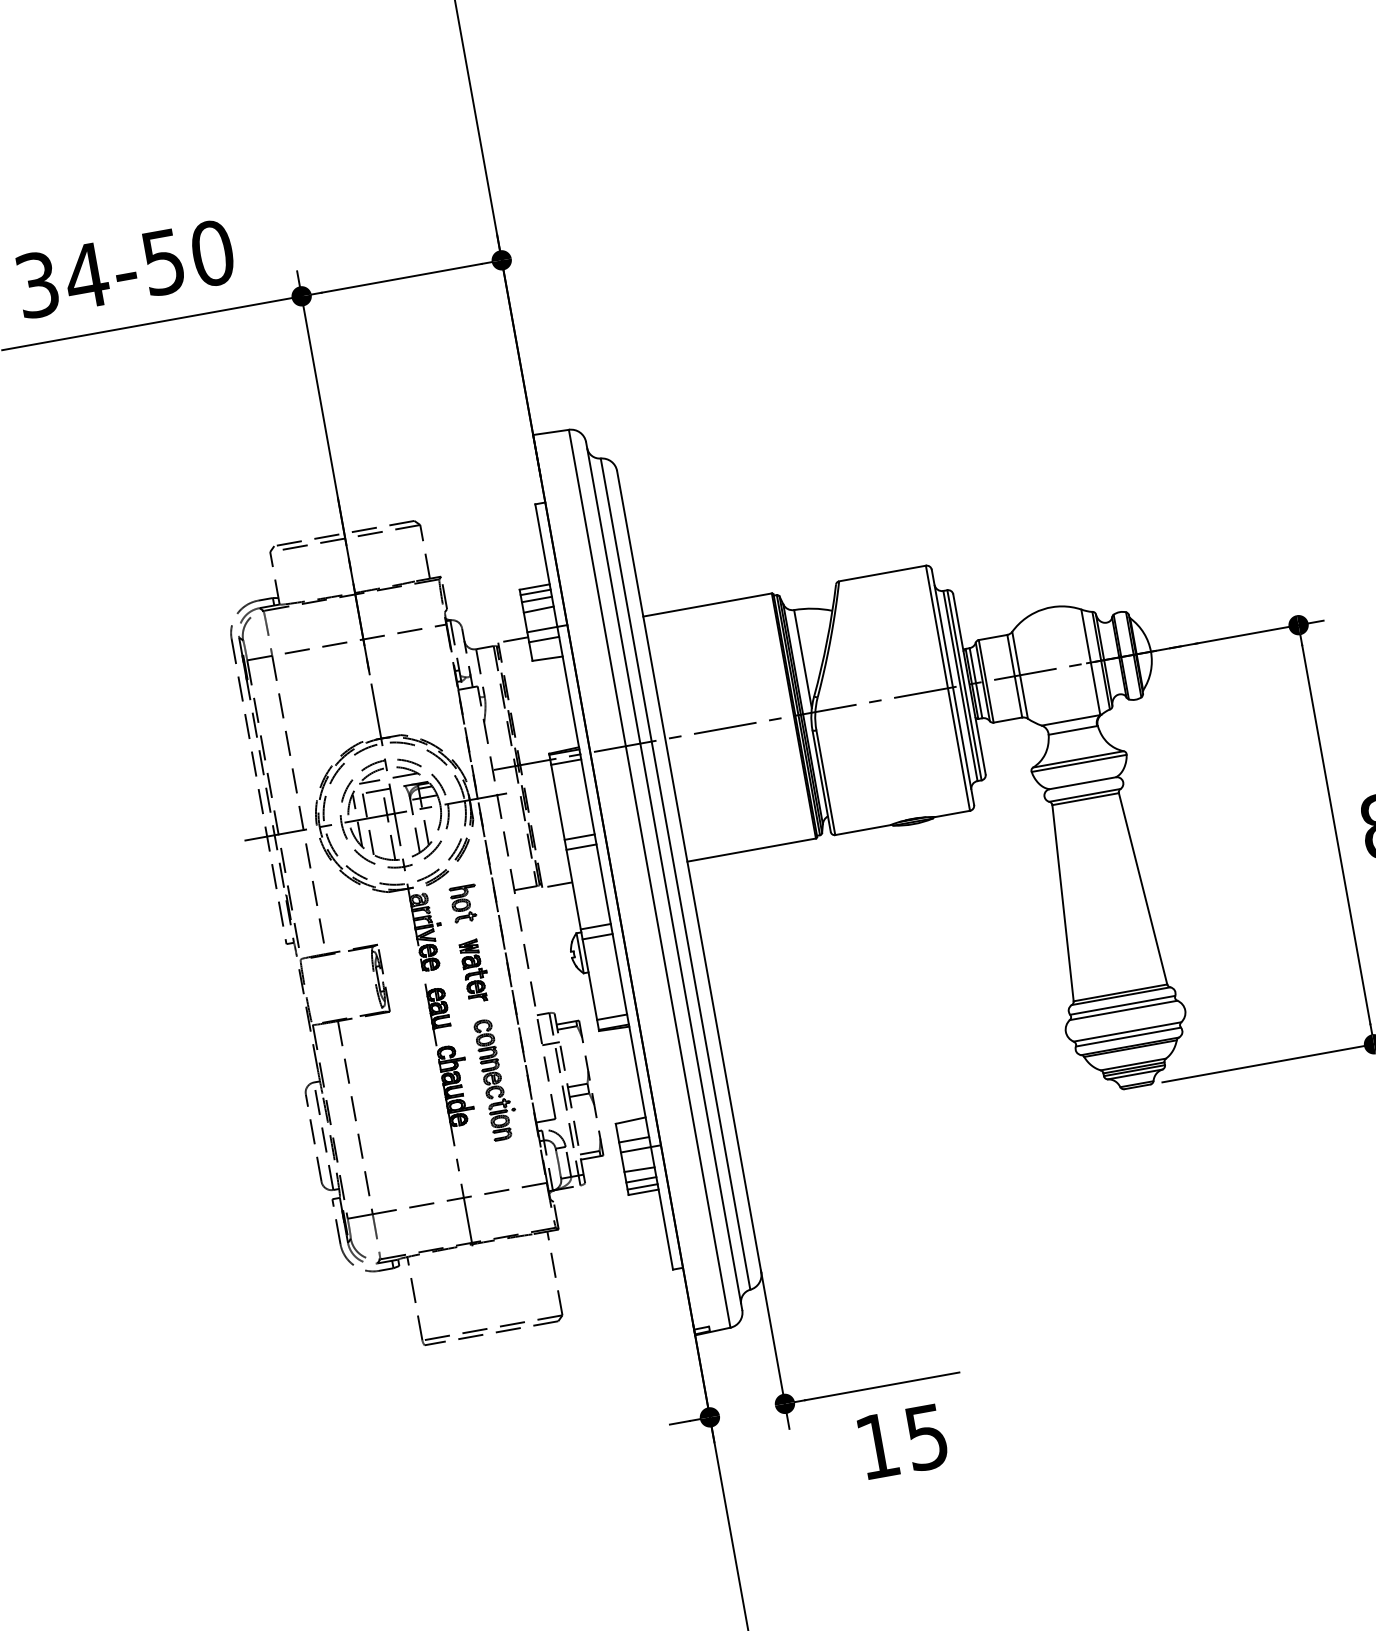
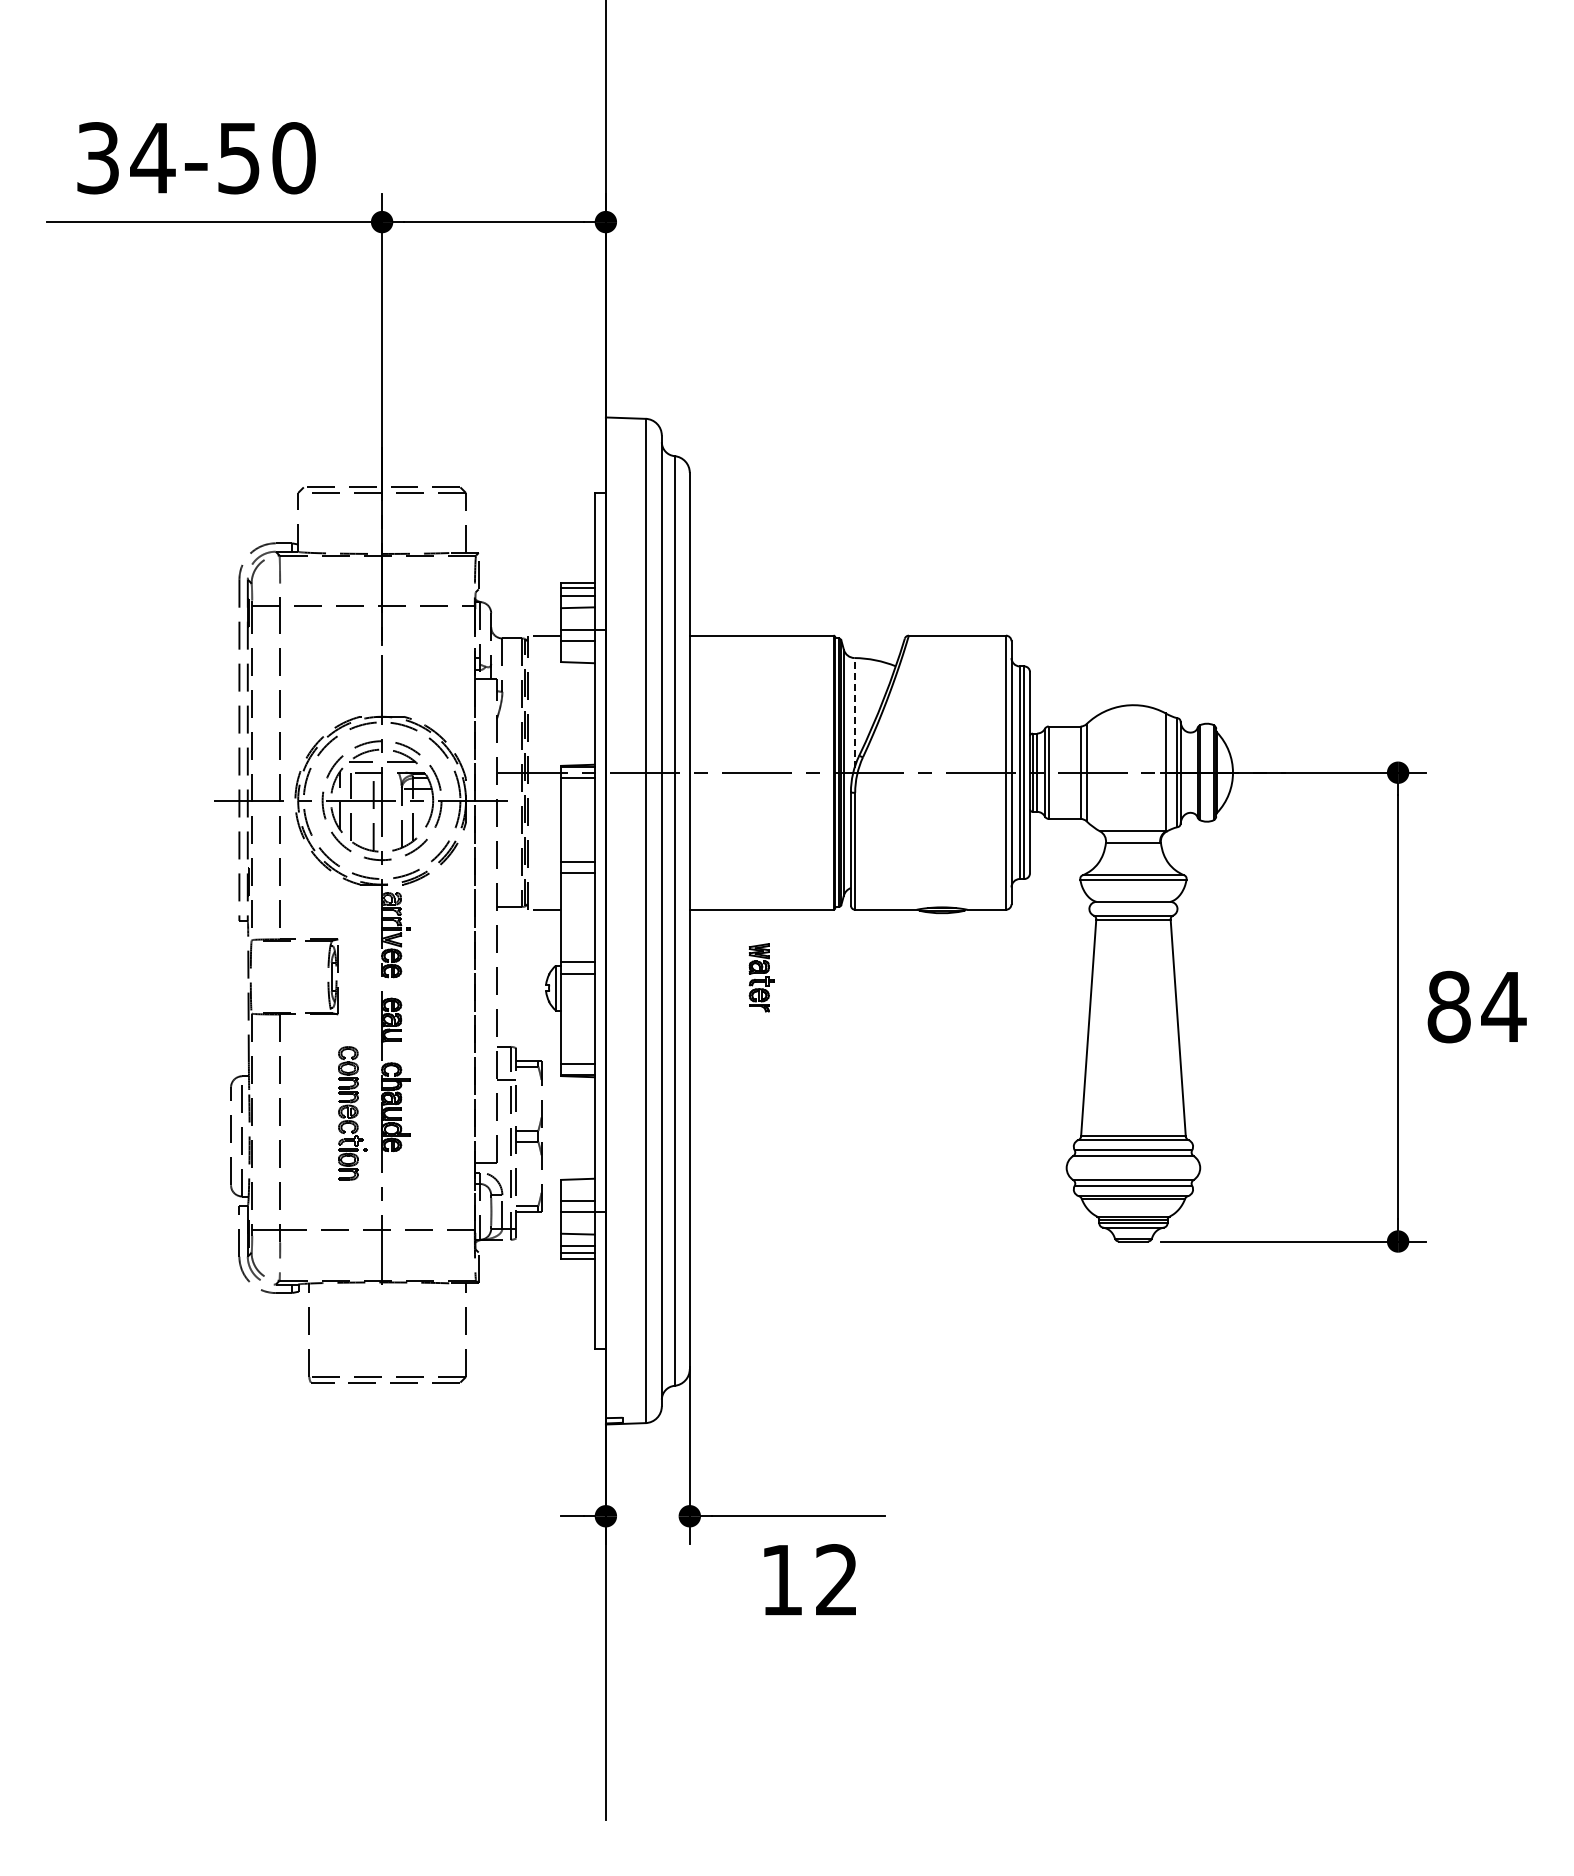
line: (802, 658) -> (854, 712), solid -> dashed
part: (464, 904) -> (440, 912), removed
part: (475, 970) -> (761, 977), moved
part: (496, 1079) -> (352, 1113), moved
text: (926, 1437) -> (836, 1580), 15 -> 12

